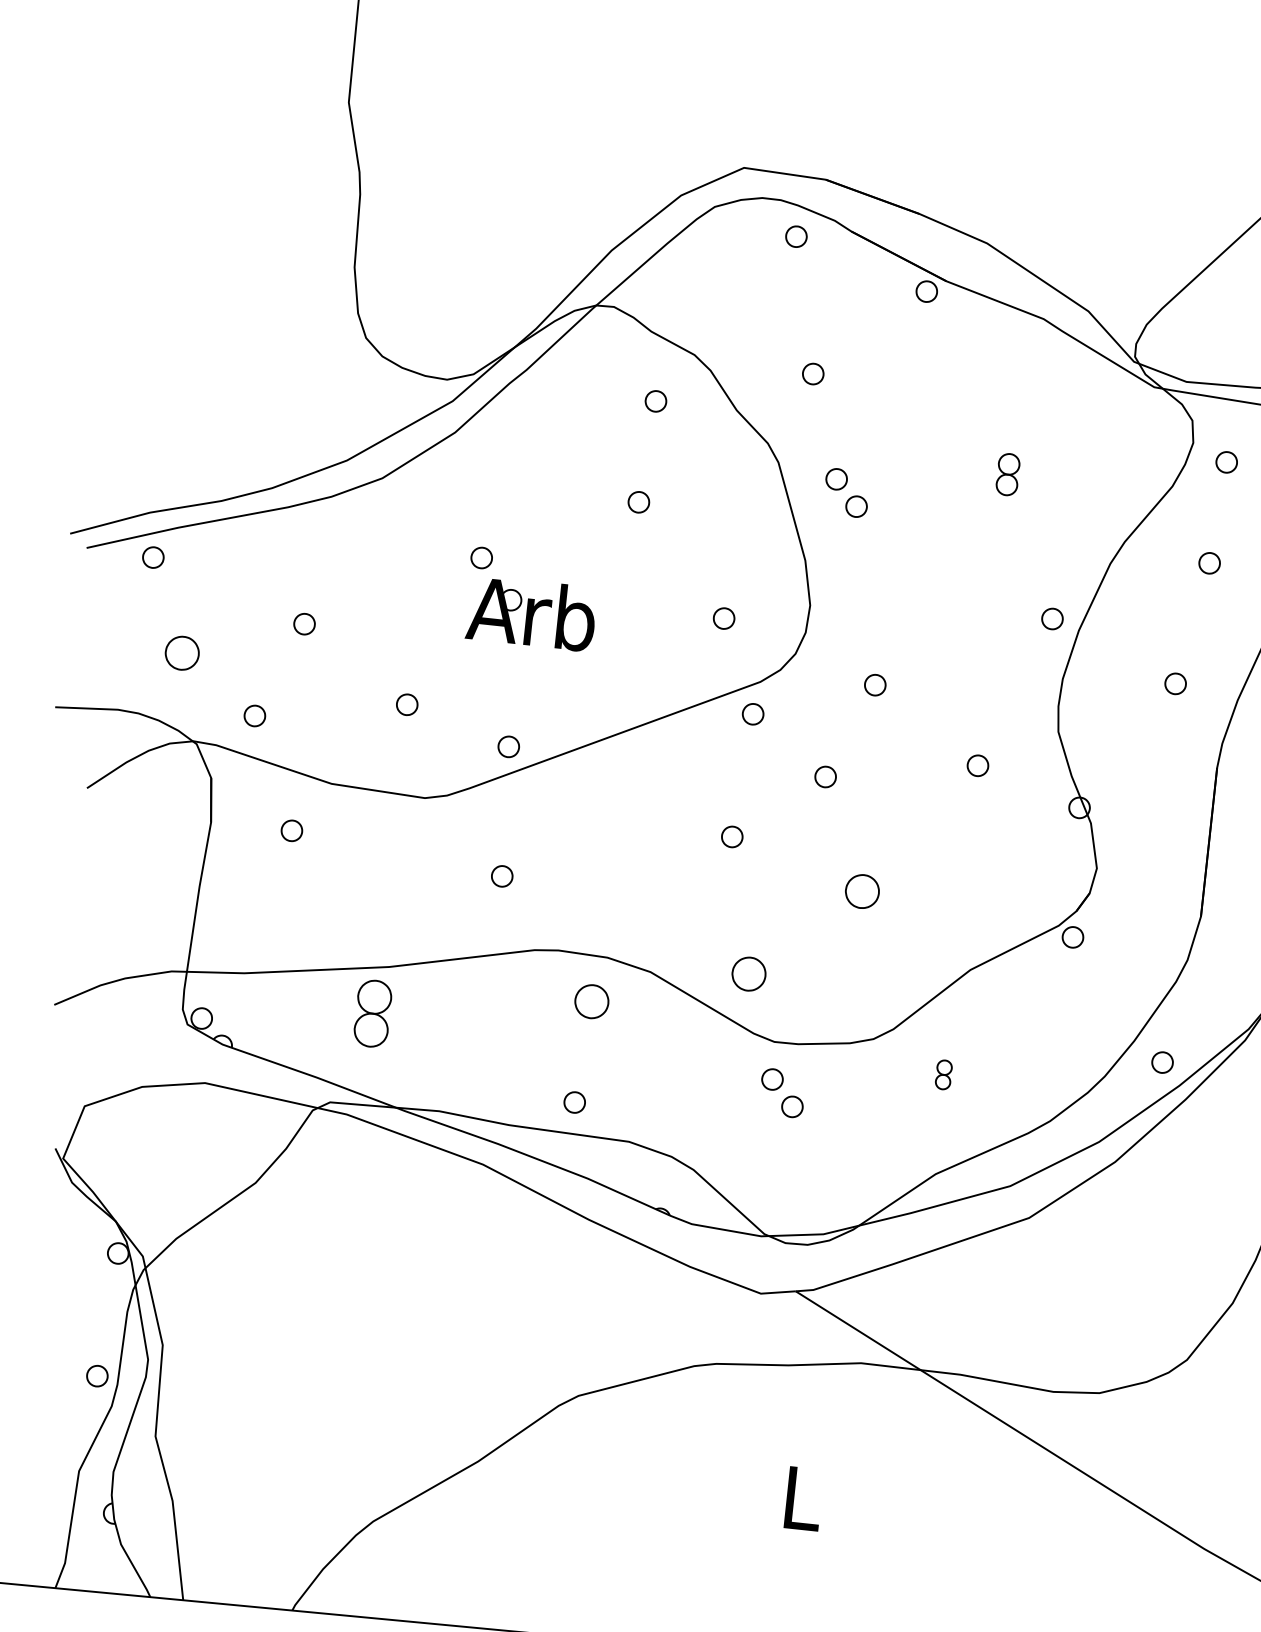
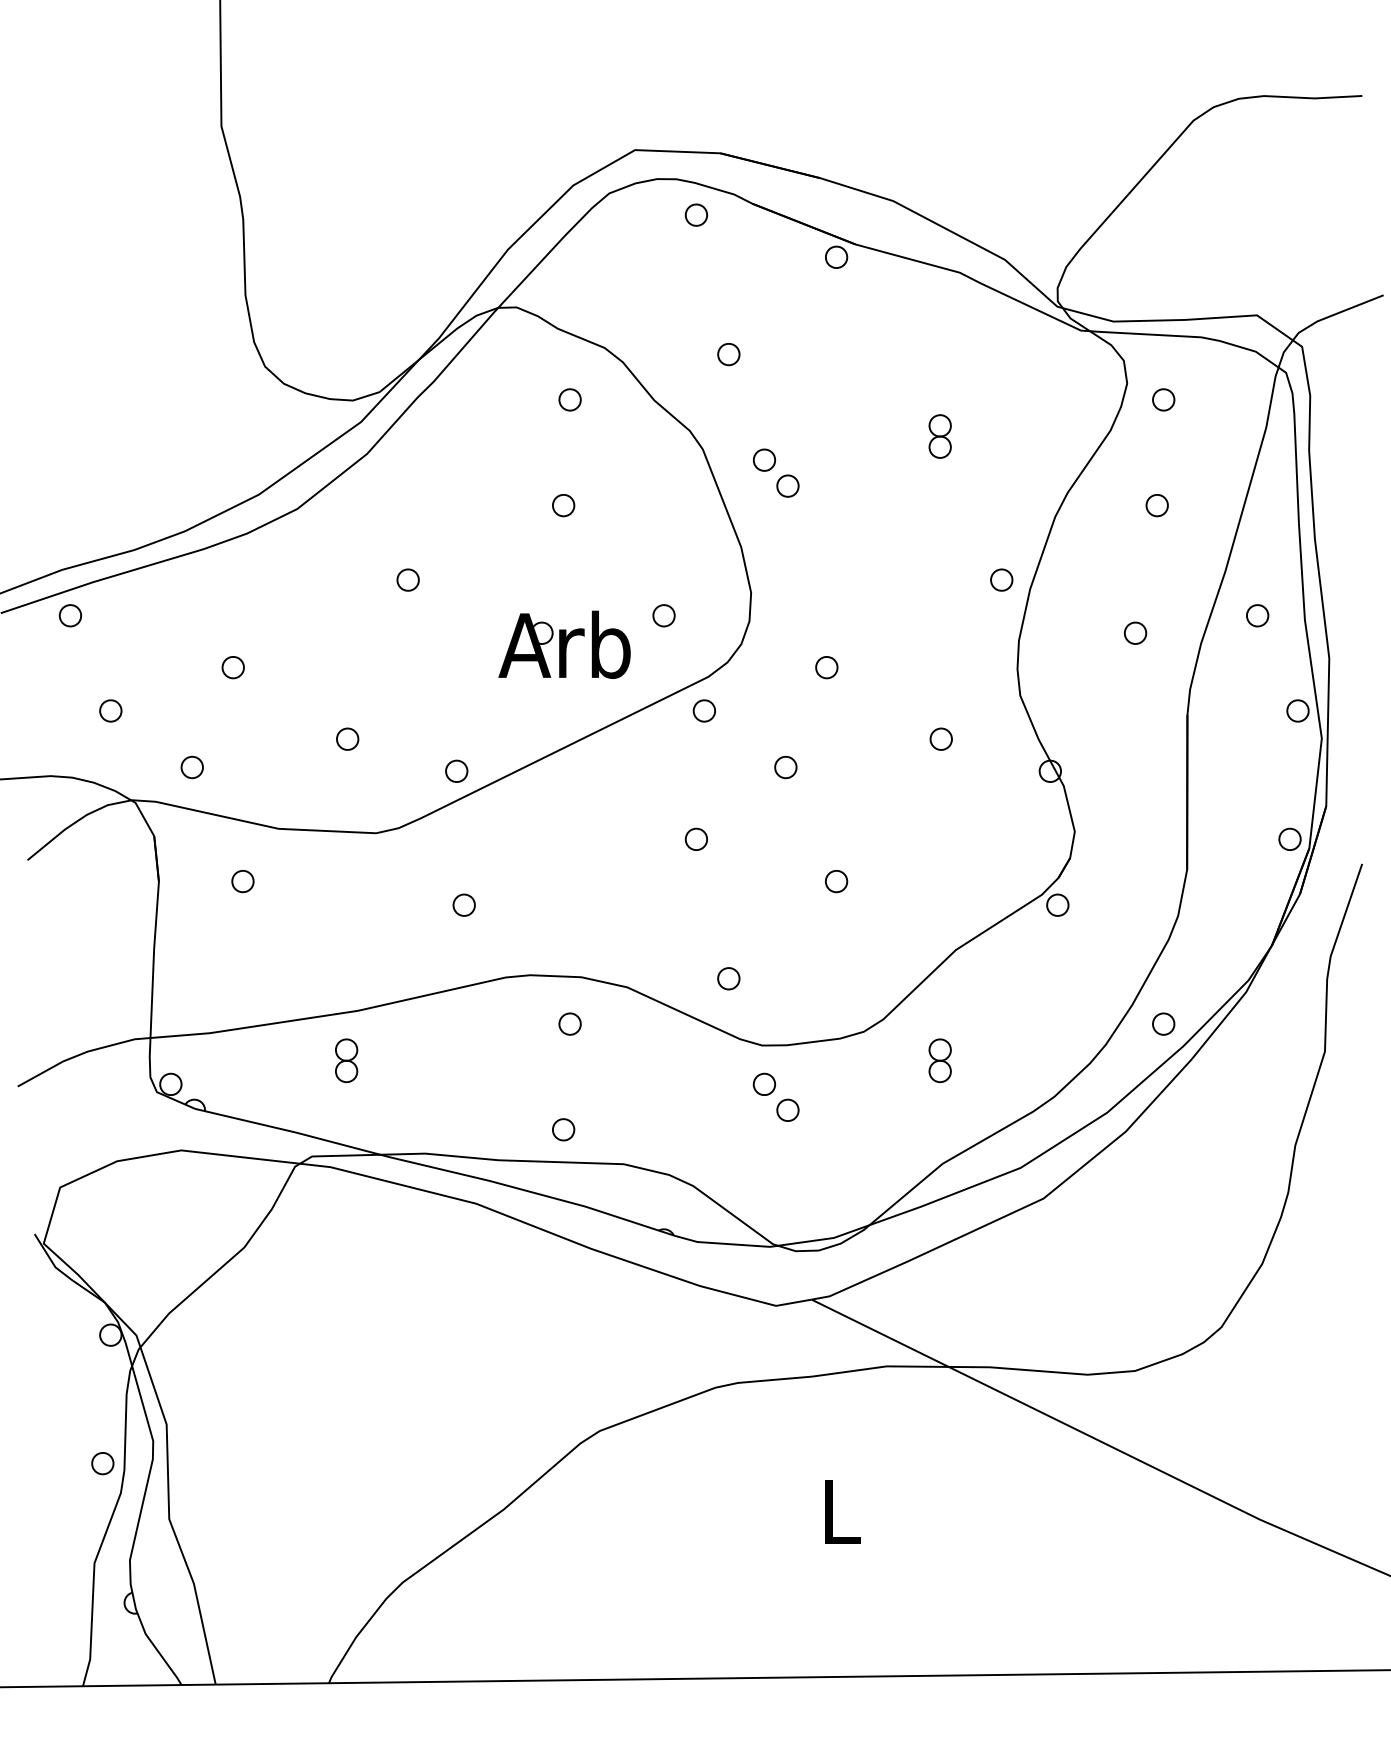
part: (531, 613) -> (564, 644), moved
part: (182, 652) -> (110, 710), size x0.62
part: (862, 891) -> (836, 881), size x0.62
part: (748, 973) -> (728, 978), size x0.62
part: (591, 1000) -> (569, 1023), size x0.62
part: (373, 1013) -> (346, 1060), size x0.62
part: (943, 1074) -> (939, 1060), size x1.43

